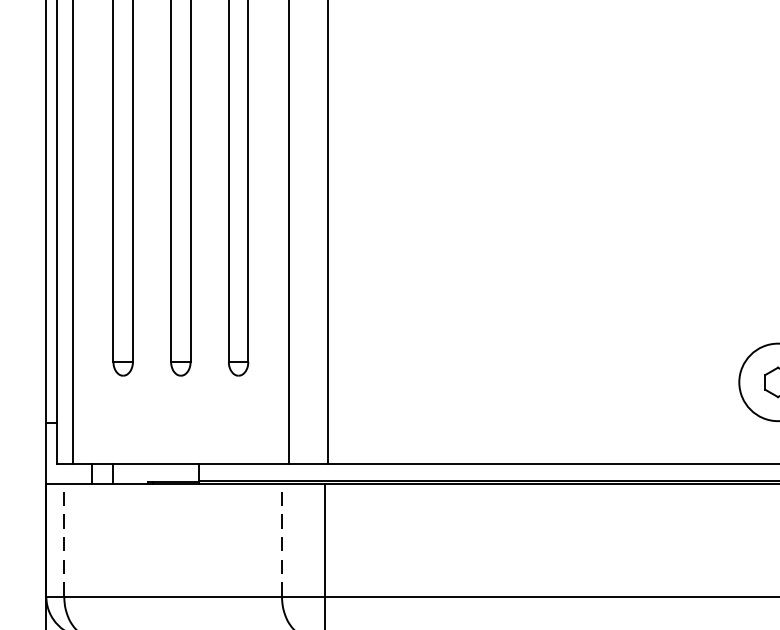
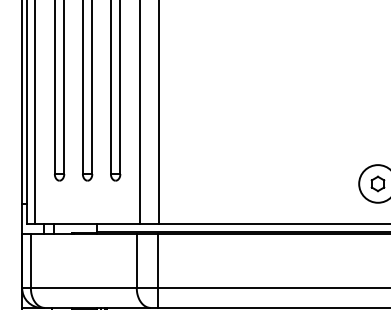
line: (63, 539) -> (30, 260), dashed -> solid
line: (281, 539) -> (136, 260), dashed -> solid

